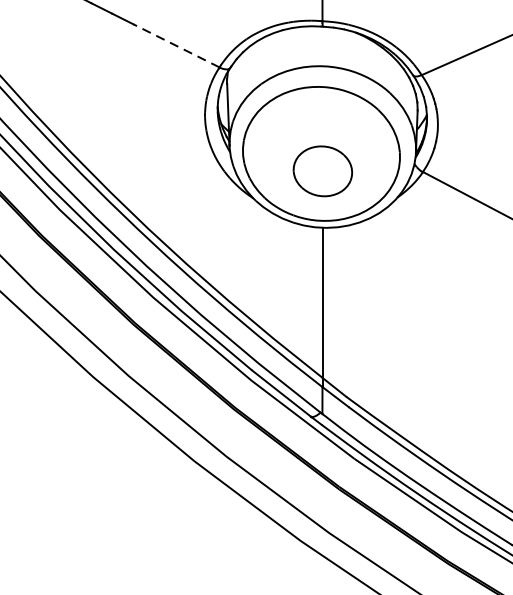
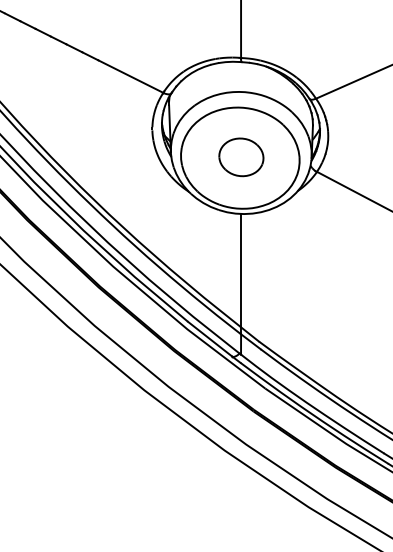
line: (176, 45) -> (130, 76), dashed -> solid
part: (323, 171) -> (241, 157), moved

